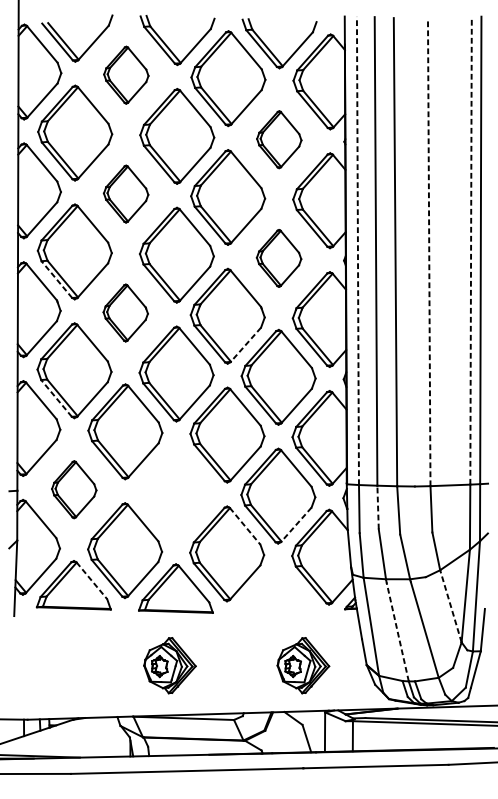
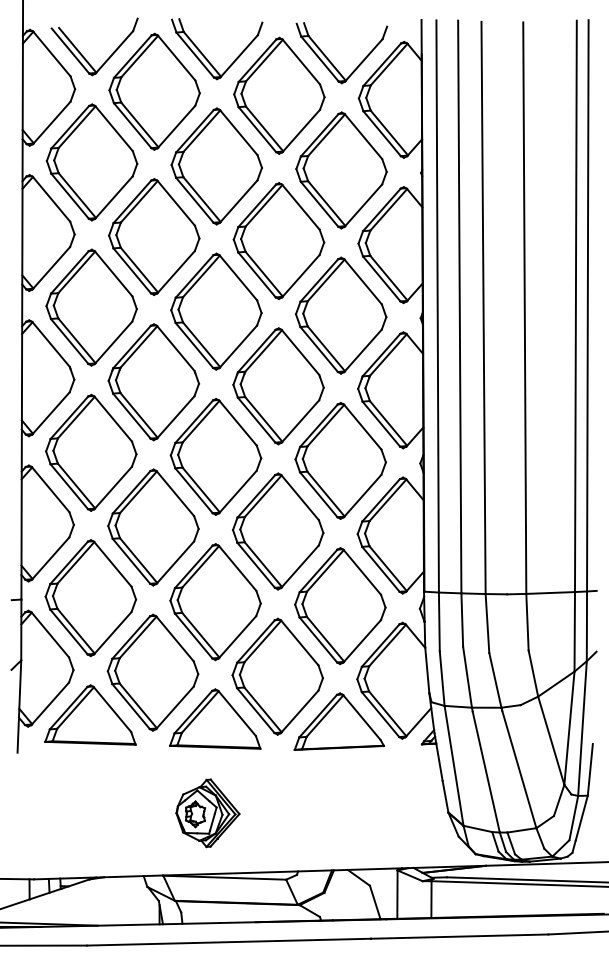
part: (126, 75) -> (154, 91), size x1.67
part: (279, 139) -> (341, 170), size x1.67
part: (126, 193) -> (154, 236), size x1.67
line: (357, 250) -> (437, 305), dashed -> solid
line: (470, 250) -> (575, 306), dashed -> solid
line: (429, 252) -> (524, 308), dashed -> solid
part: (279, 258) -> (341, 315), size x1.67
line: (56, 279) -> (69, 341), dashed -> solid
part: (125, 313) -> (153, 382), size x1.67
line: (245, 345) -> (300, 421), dashed -> solid
line: (55, 398) -> (68, 486), dashed -> solid
part: (73, 489) -> (90, 598), size x1.67
part: (176, 493) -> (215, 602), added
line: (378, 507) -> (462, 620), dashed -> solid
line: (295, 525) -> (361, 641), dashed -> solid
line: (245, 526) -> (300, 643), dashed -> solid
line: (91, 580) -> (112, 709), dashed -> solid
part: (276, 590) -> (338, 721), added
line: (451, 606) -> (551, 740), dashed -> solid
line: (397, 632) -> (486, 772), dashed -> solid
part: (303, 665) -> (370, 813), removed

